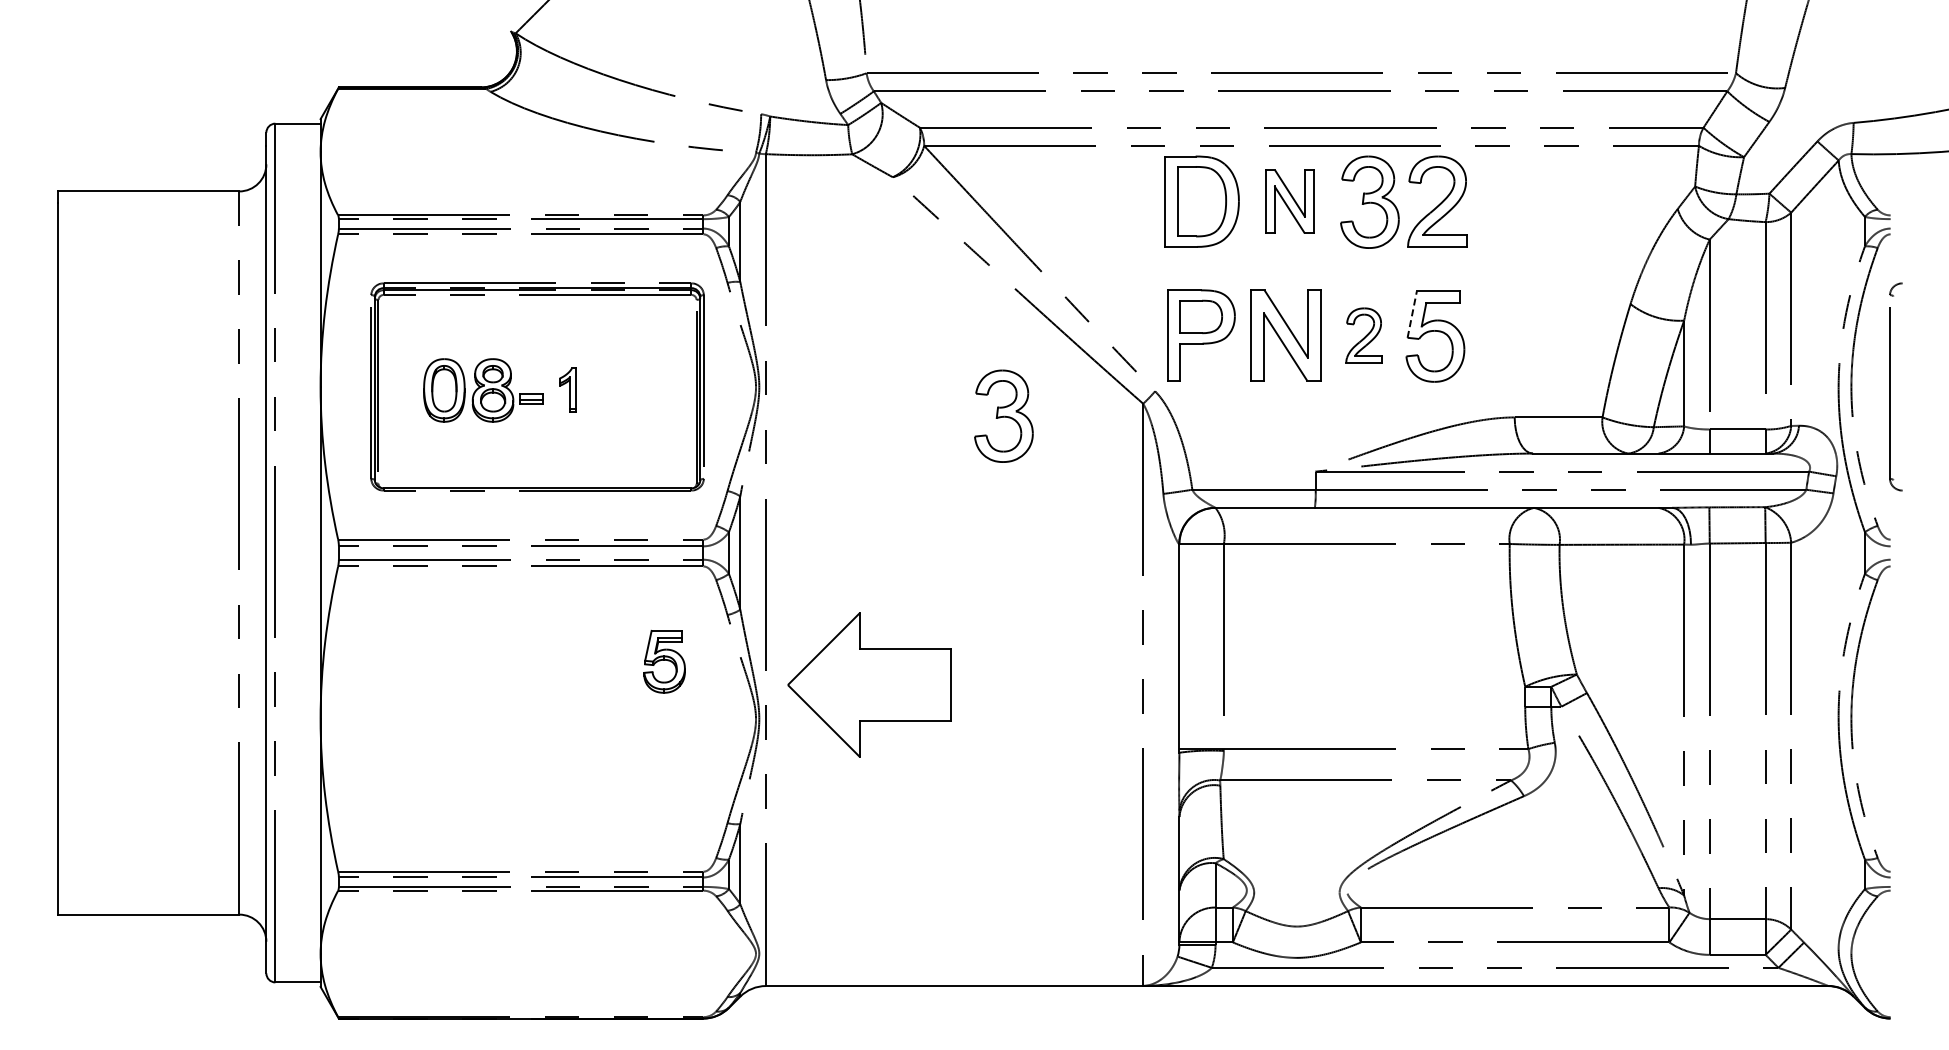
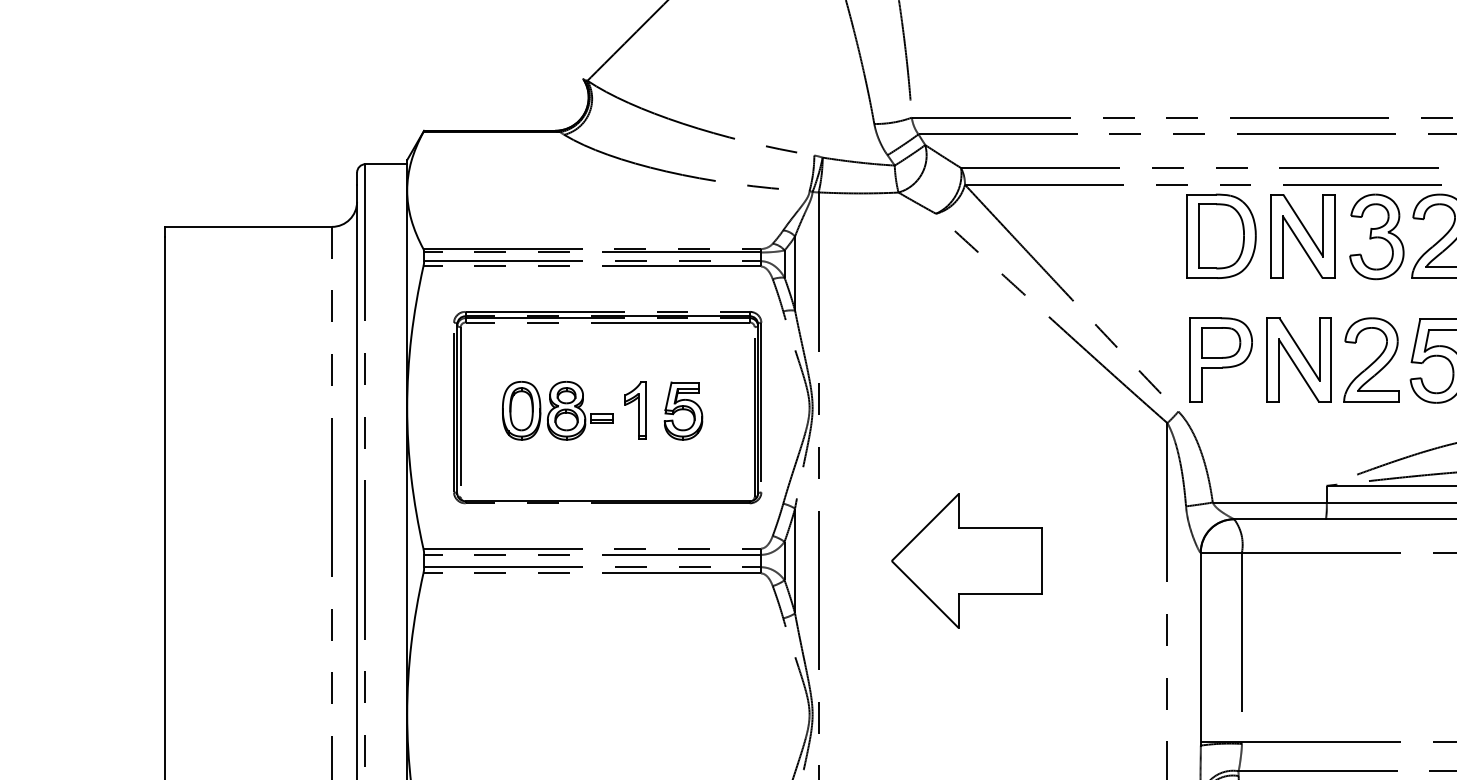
part: (1289, 201) -> (1302, 236), size x1.43
line: (1412, 314) -> (1416, 340), dashed -> solid
part: (1363, 335) -> (1370, 360), size x1.67
part: (567, 389) -> (635, 409), size x1.43
part: (1003, 415) -> (1038, 433), removed
part: (664, 661) -> (683, 410), moved
part: (869, 684) -> (967, 560), moved

